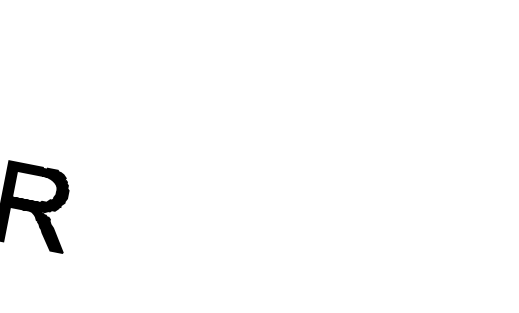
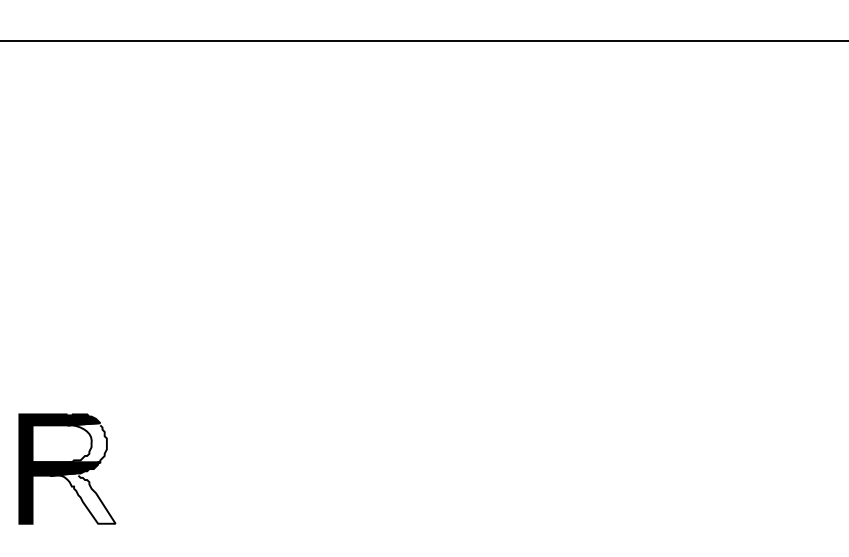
fill: (41, 188) -> (69, 442), removed
fill: (42, 230) -> (82, 498), removed

